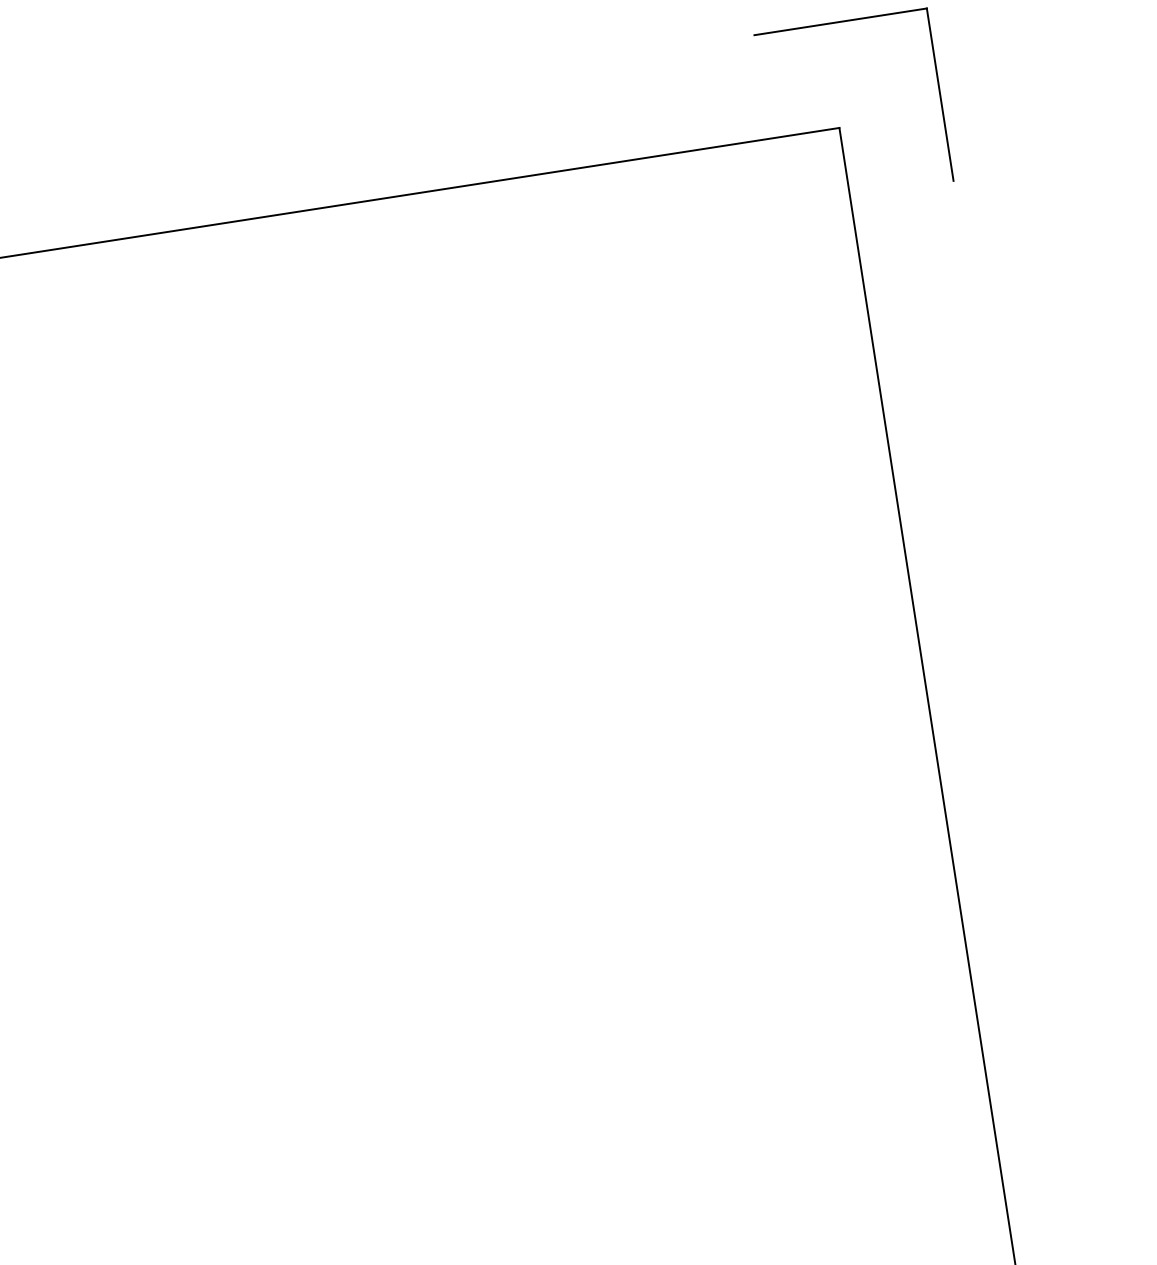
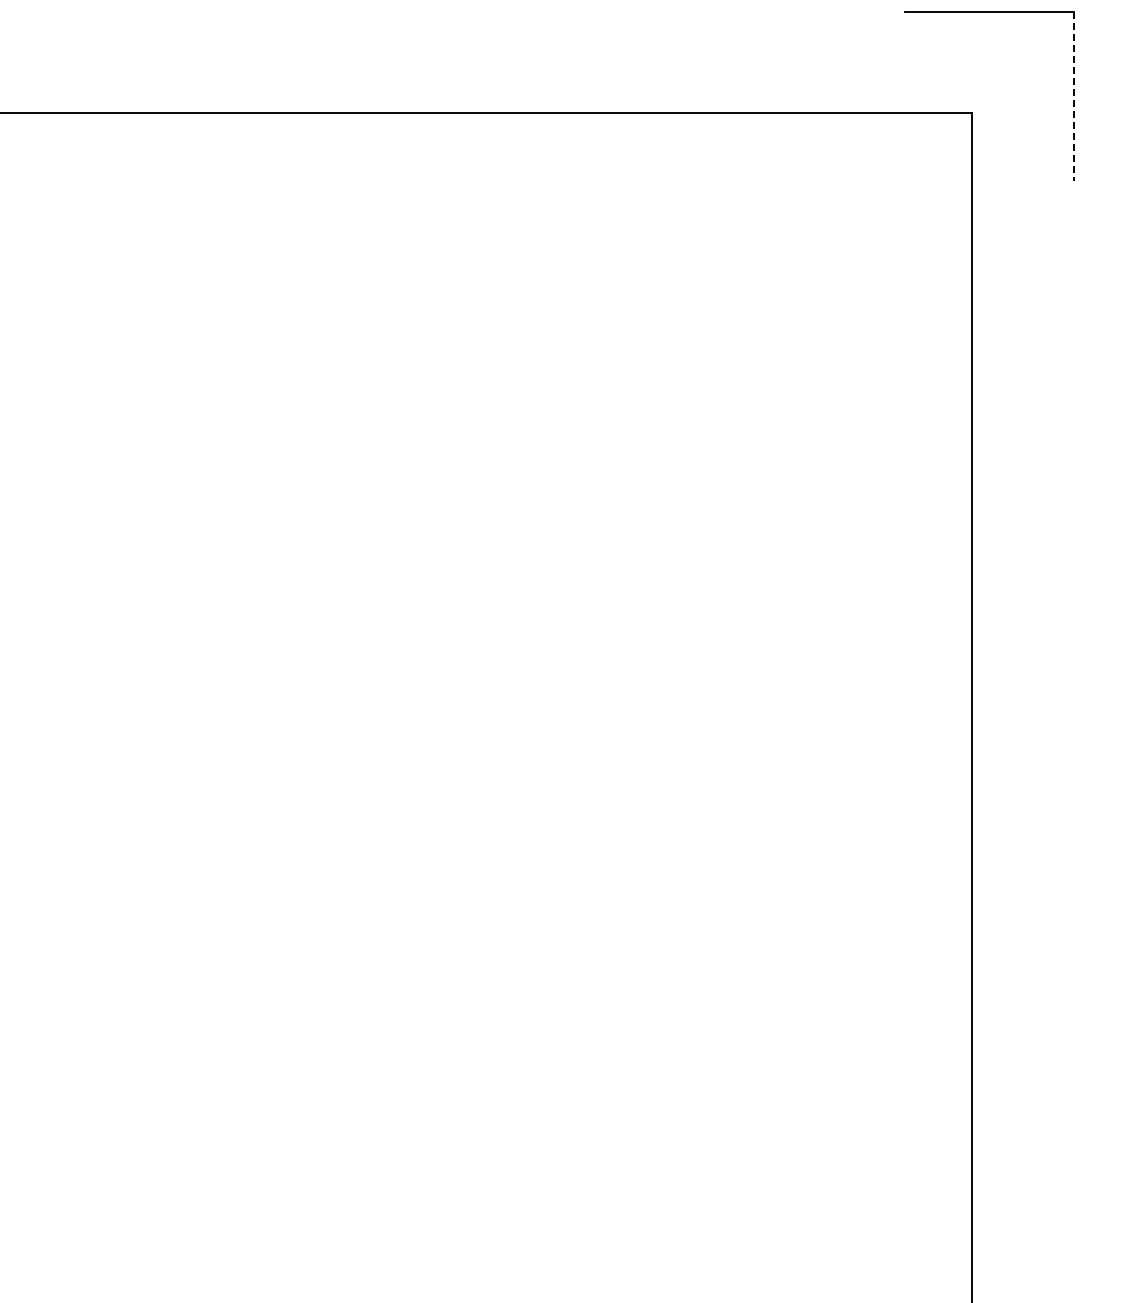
line: (940, 95) -> (1073, 96), solid -> dashed

